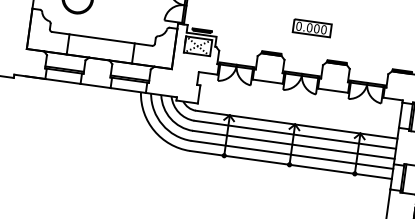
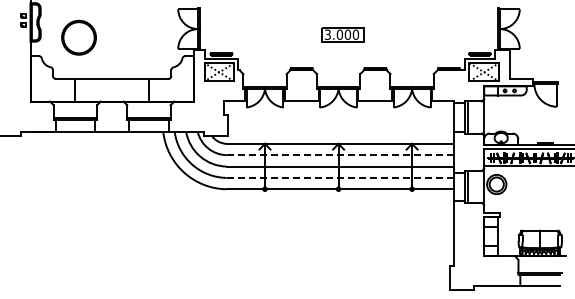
text: (298, 26) -> (327, 34), 0.000 -> 3.000
line: (295, 135) -> (340, 155), solid -> dashed
line: (292, 154) -> (340, 177), solid -> dashed

